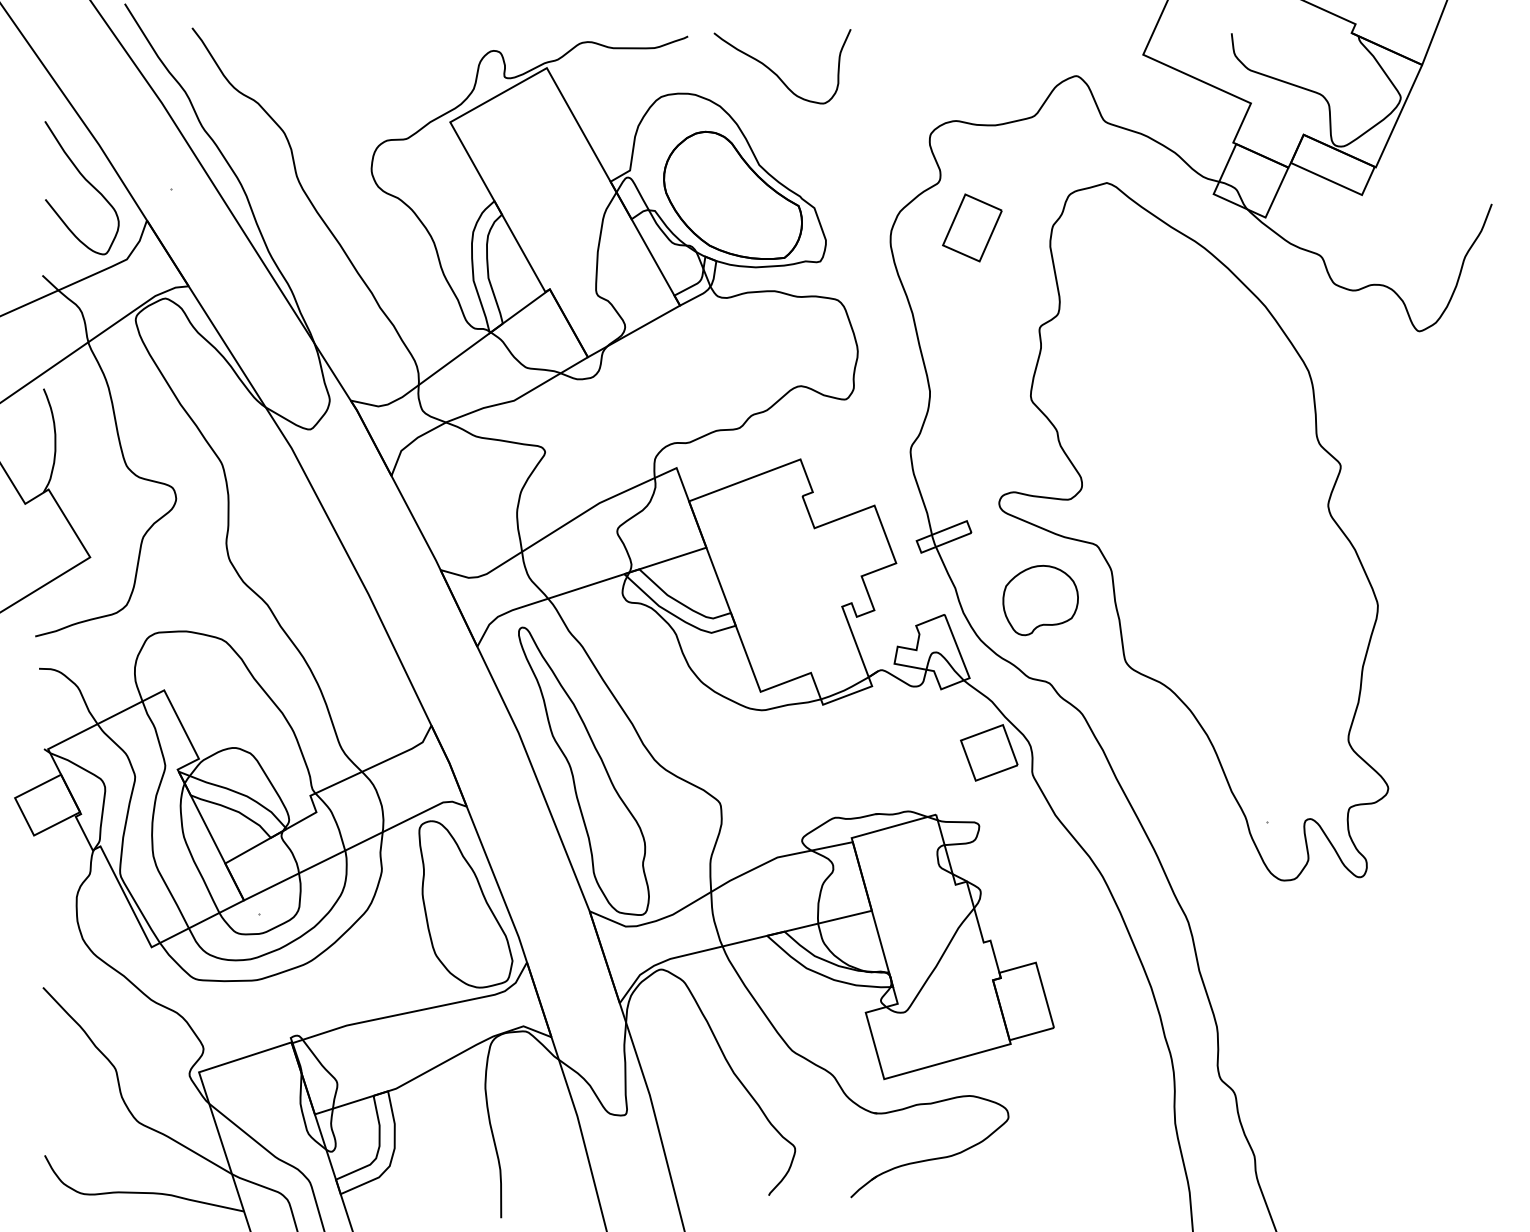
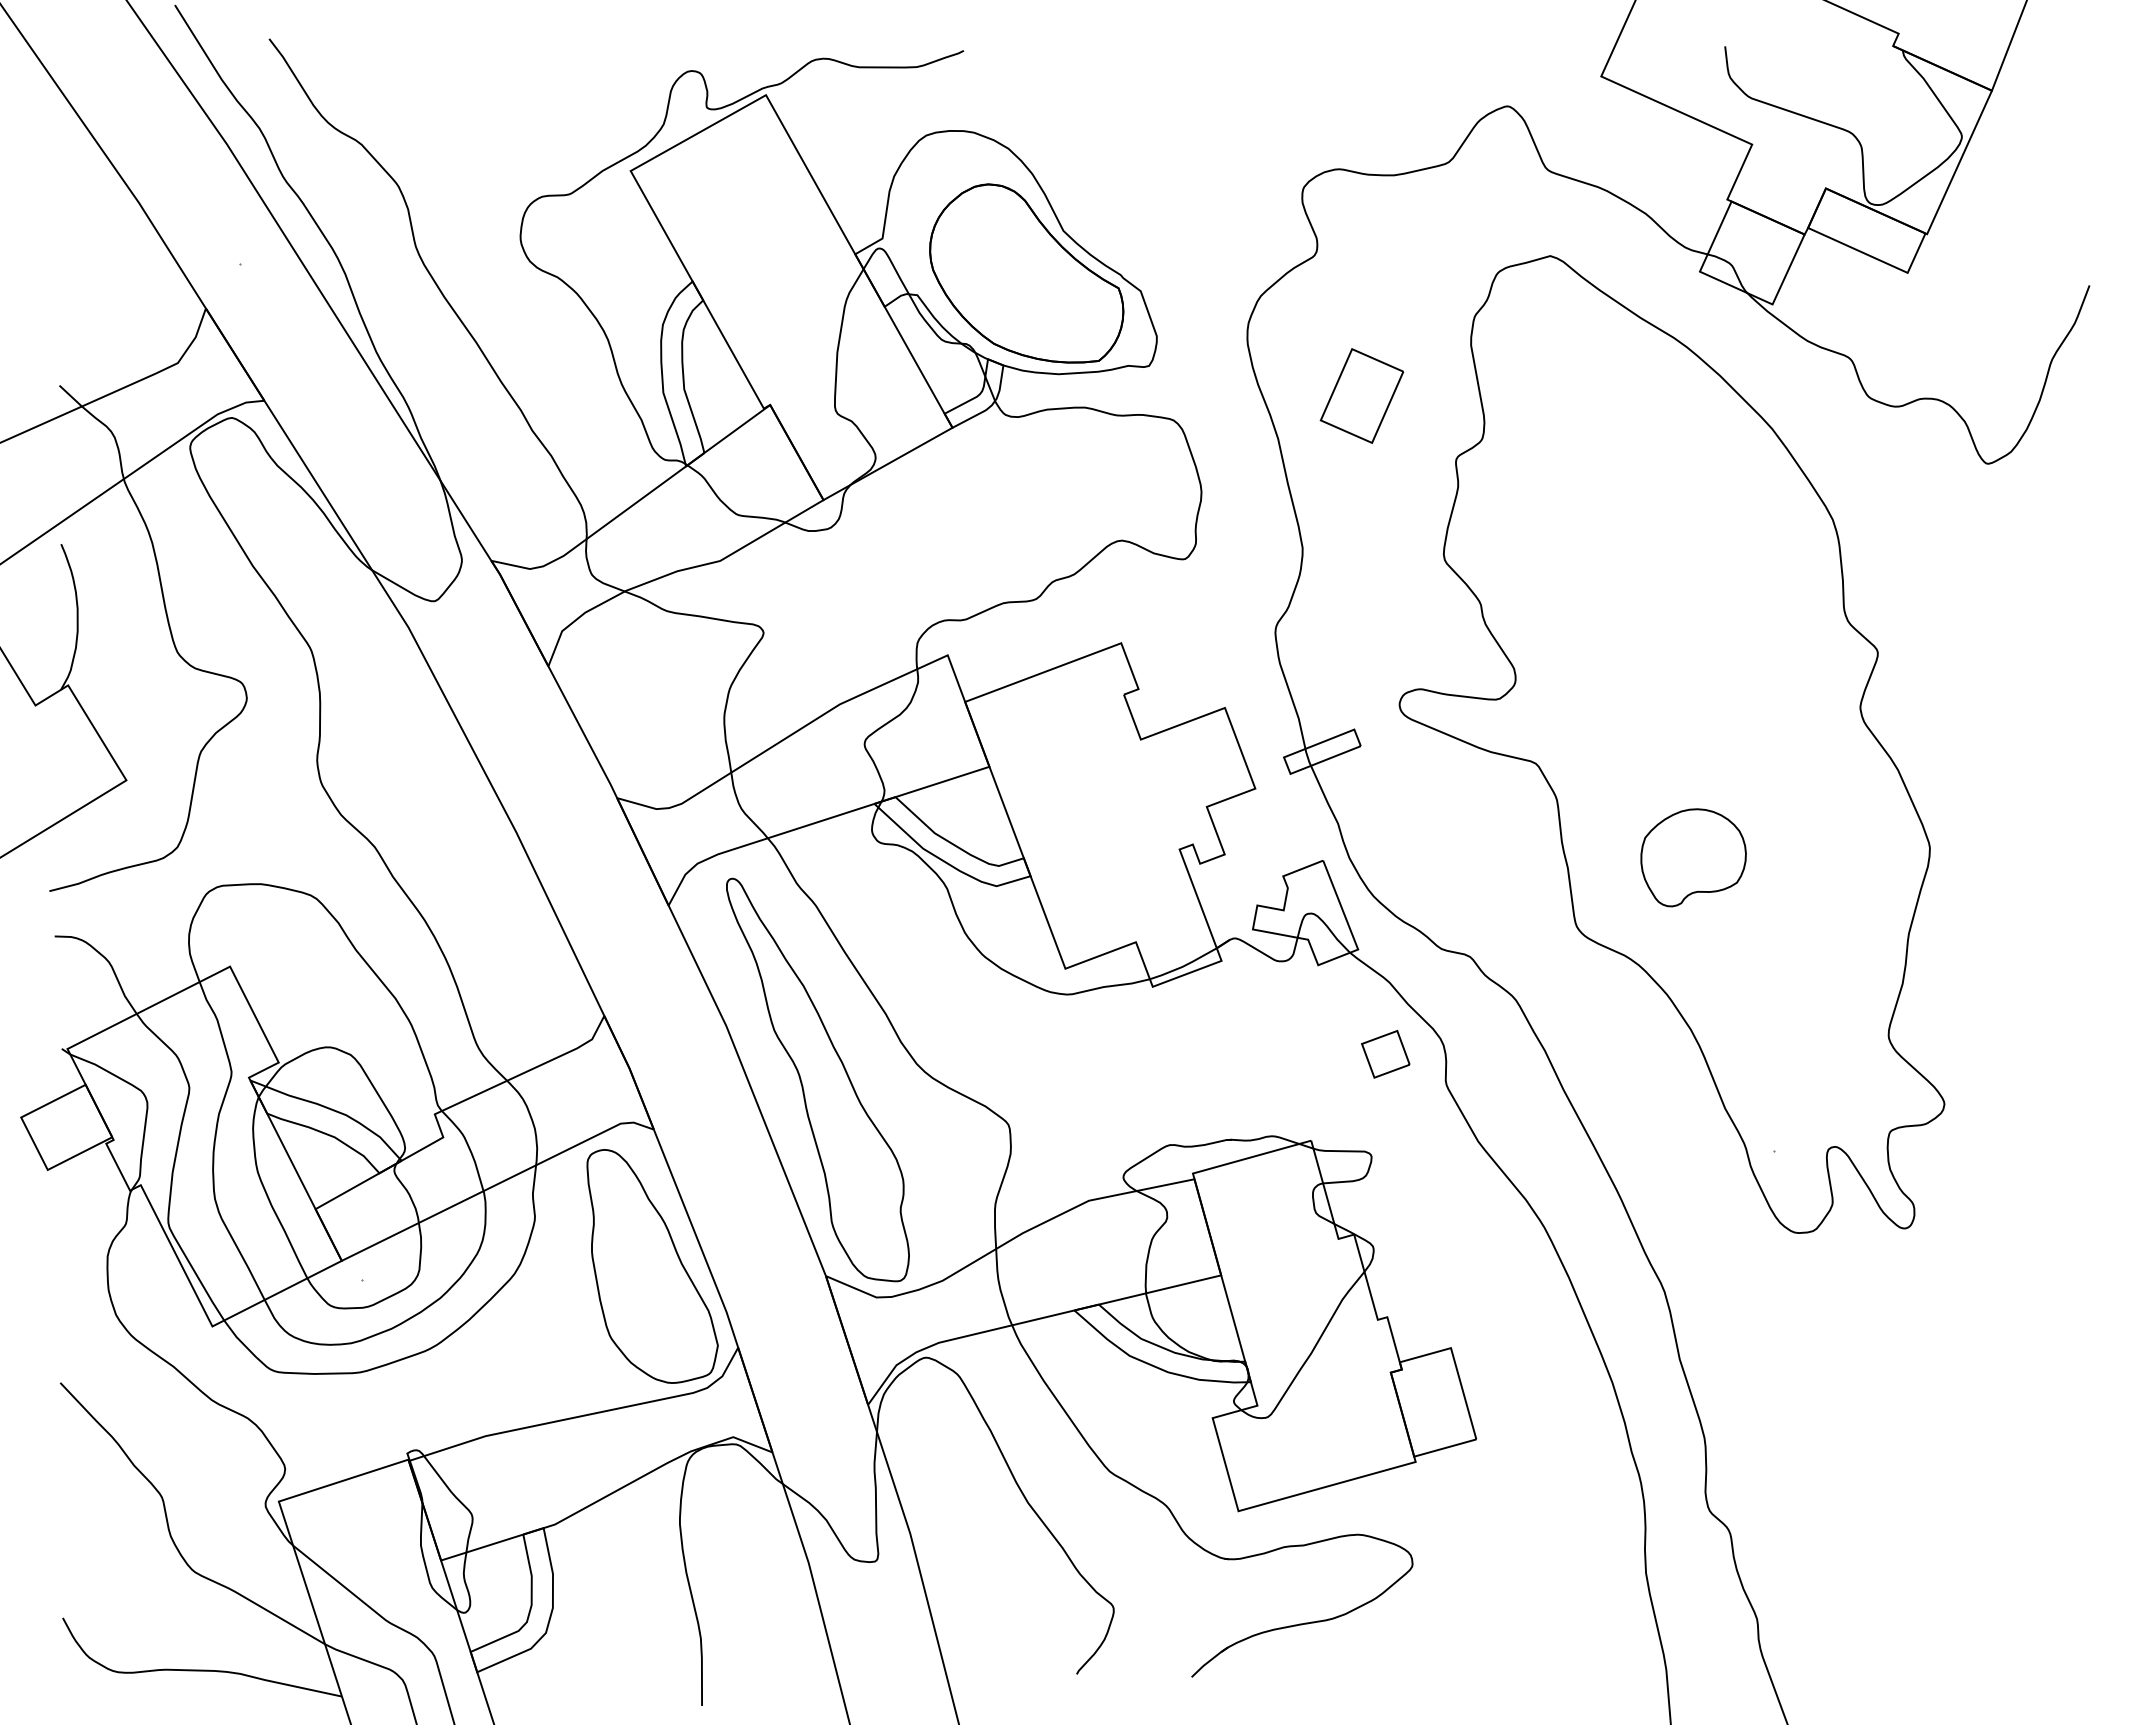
curve: (774, 72) -> (1085, 101), removed
curve: (87, 181) -> (122, 254), removed
part: (972, 227) -> (1361, 395), moved
part: (1040, 600) -> (1693, 857), moved
part: (989, 753) -> (1385, 1054), size x0.6

